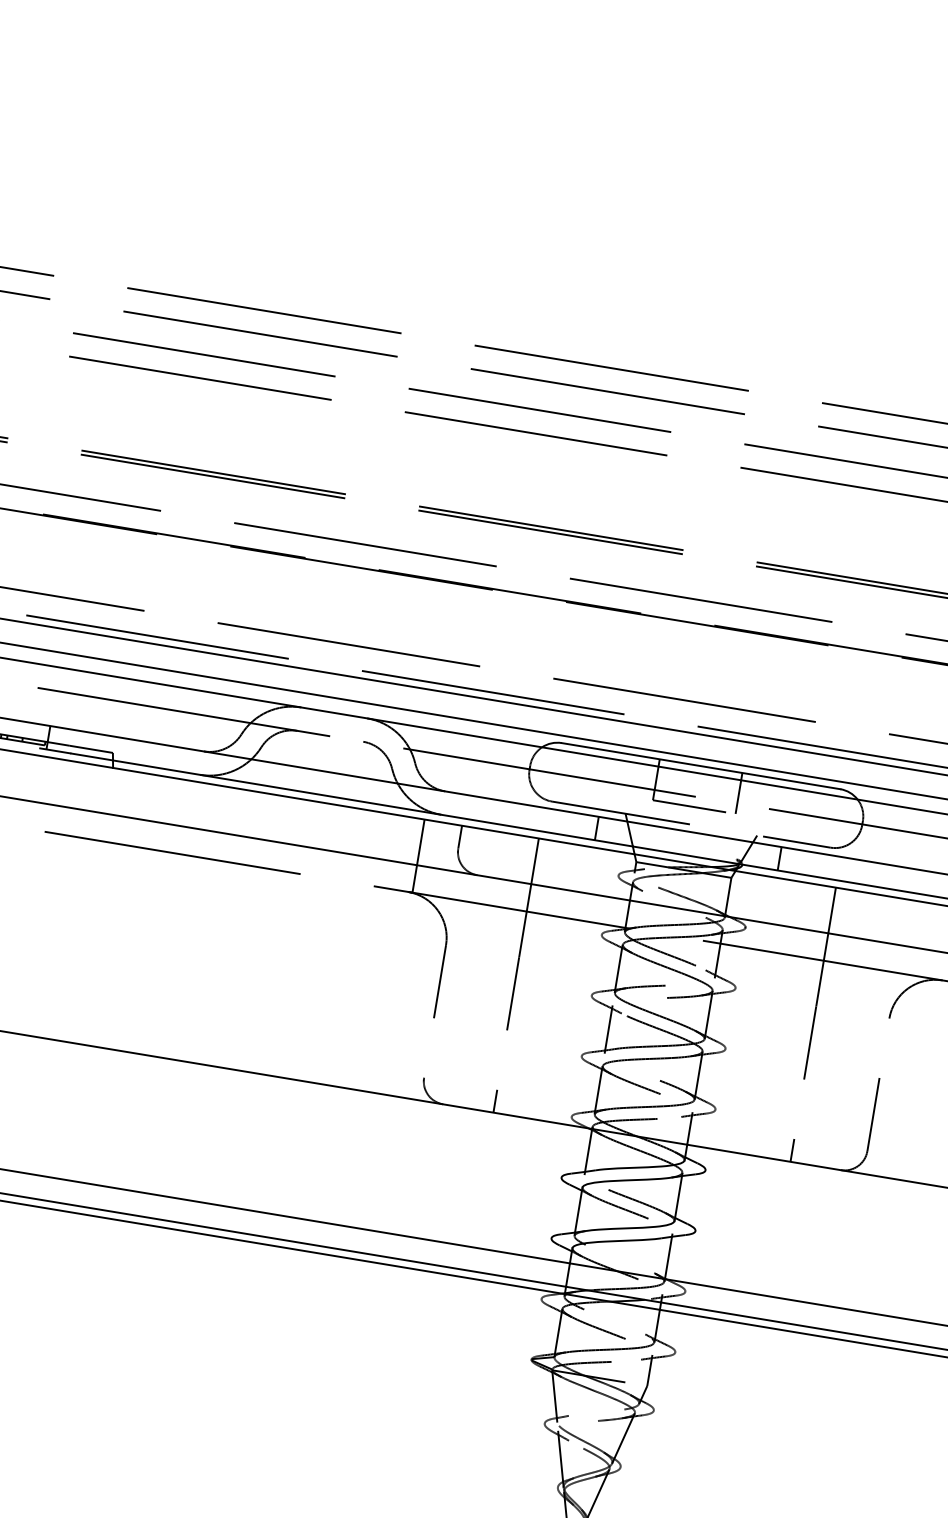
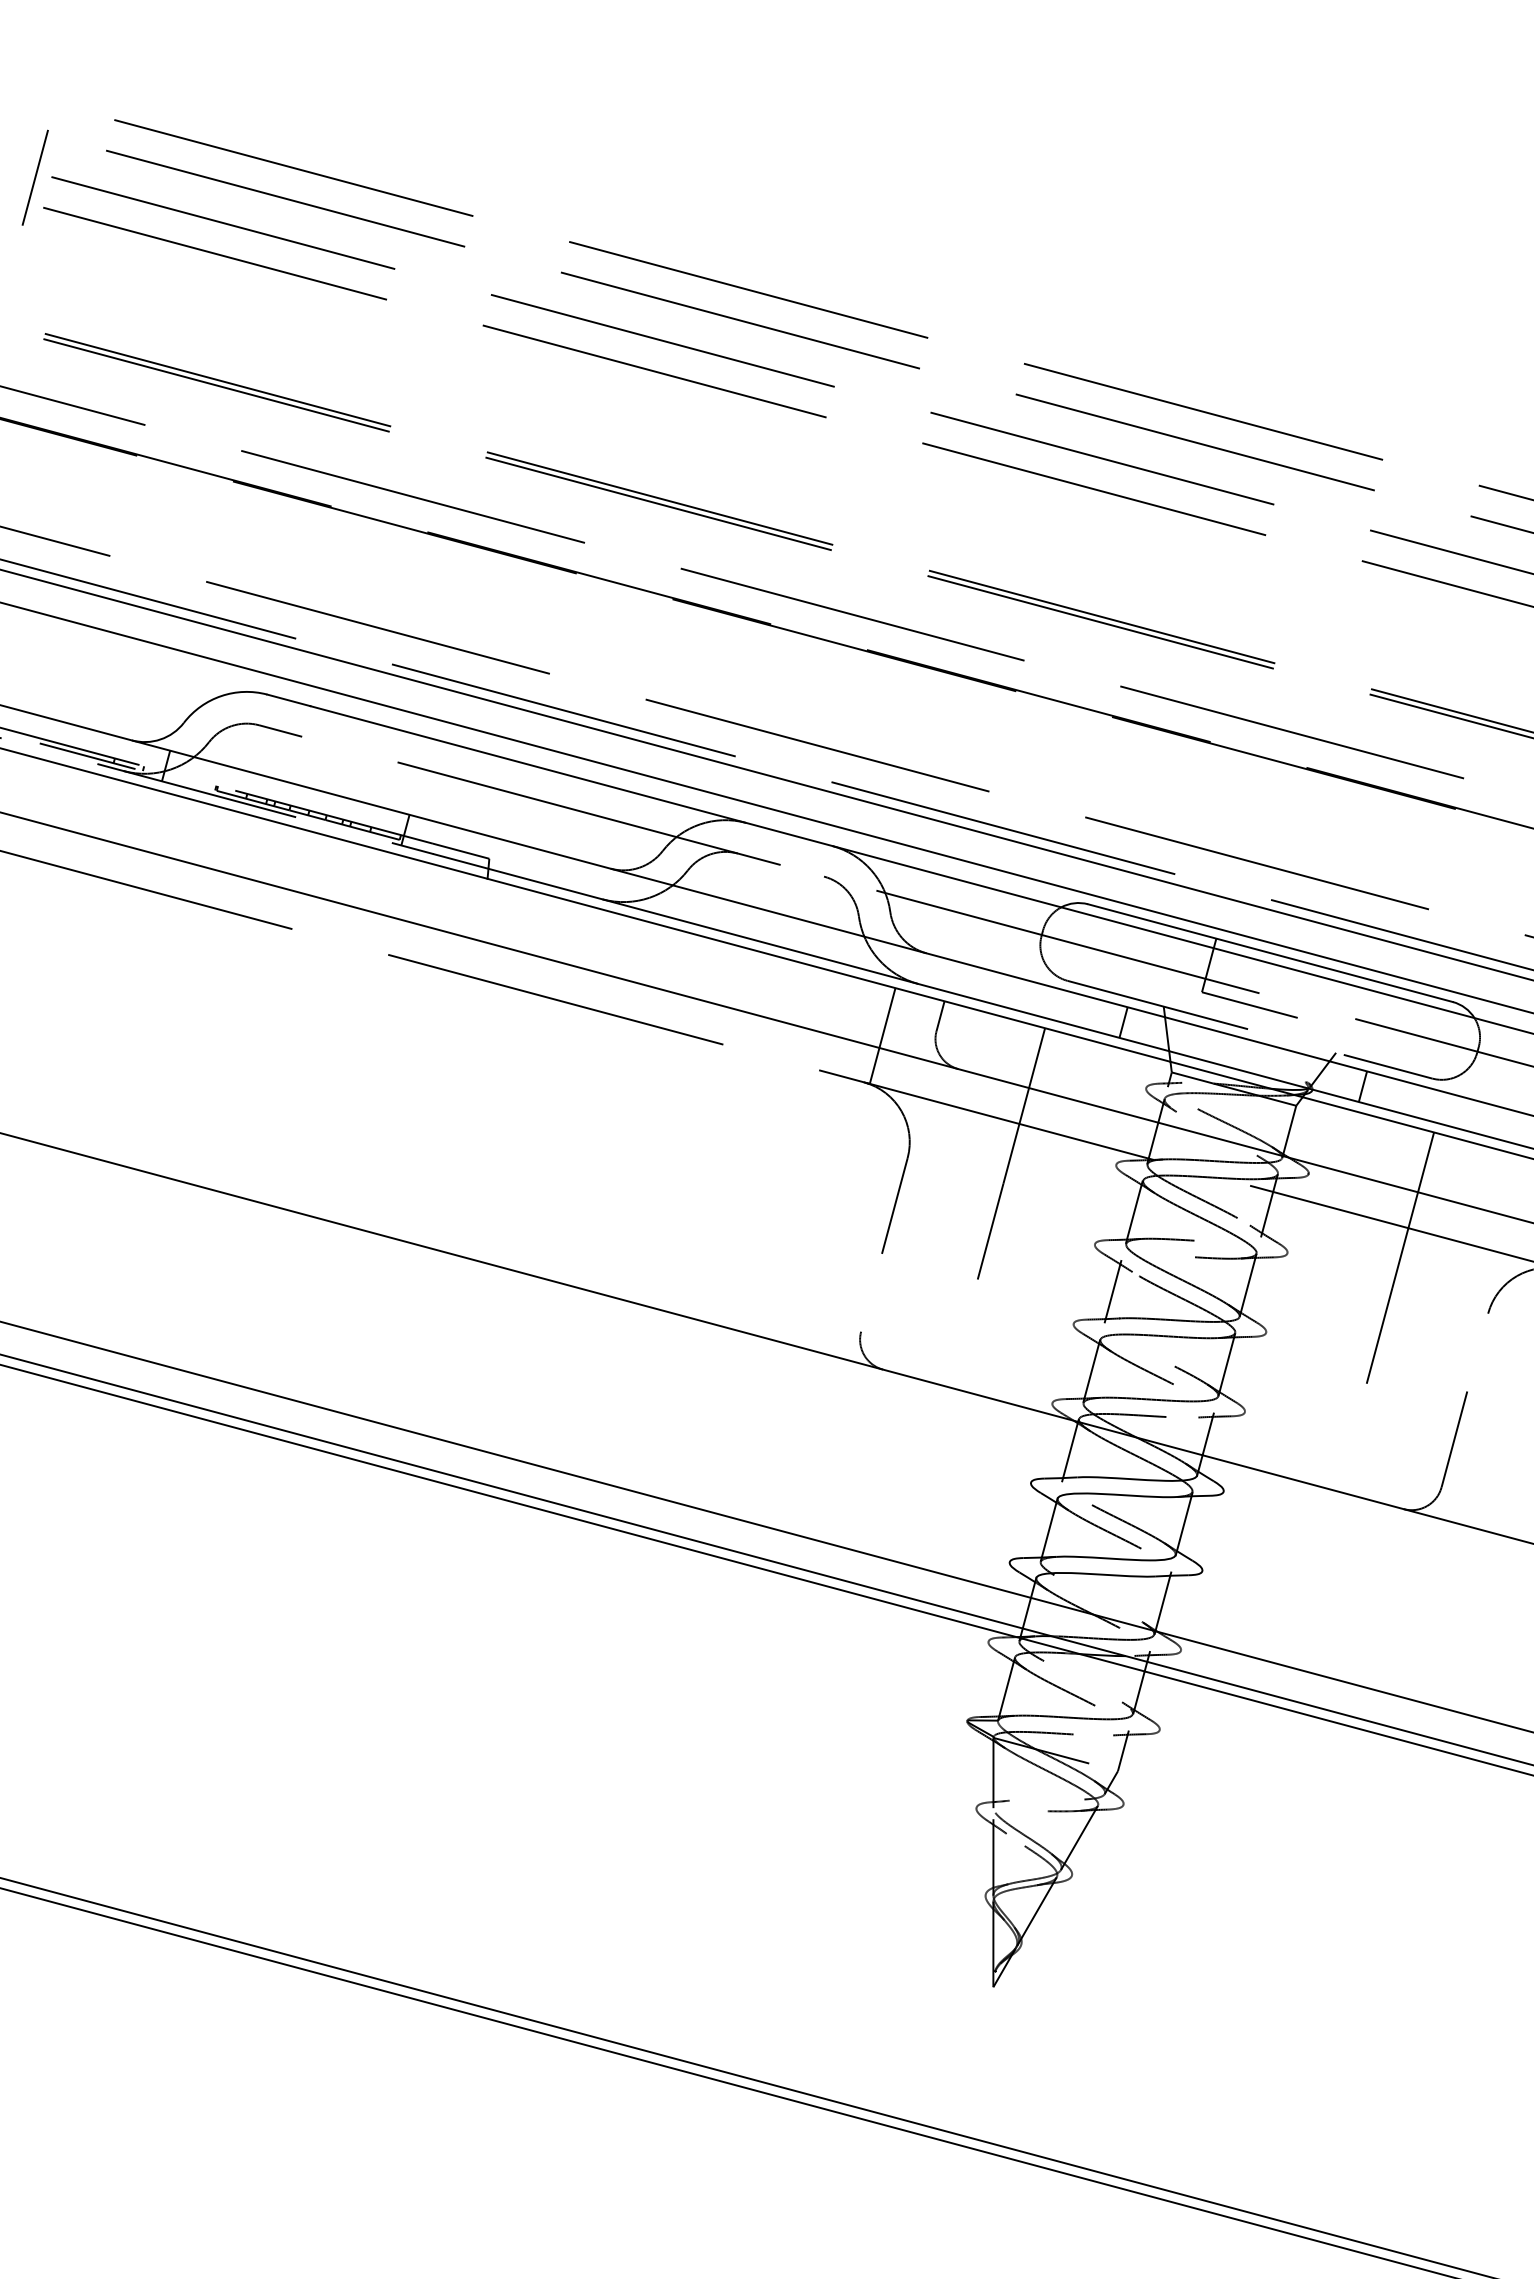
line: (739, 793) -> (1317, 994), removed
line: (495, 1101) -> (952, 1372), removed
line: (792, 1150) -> (1341, 1476), removed

